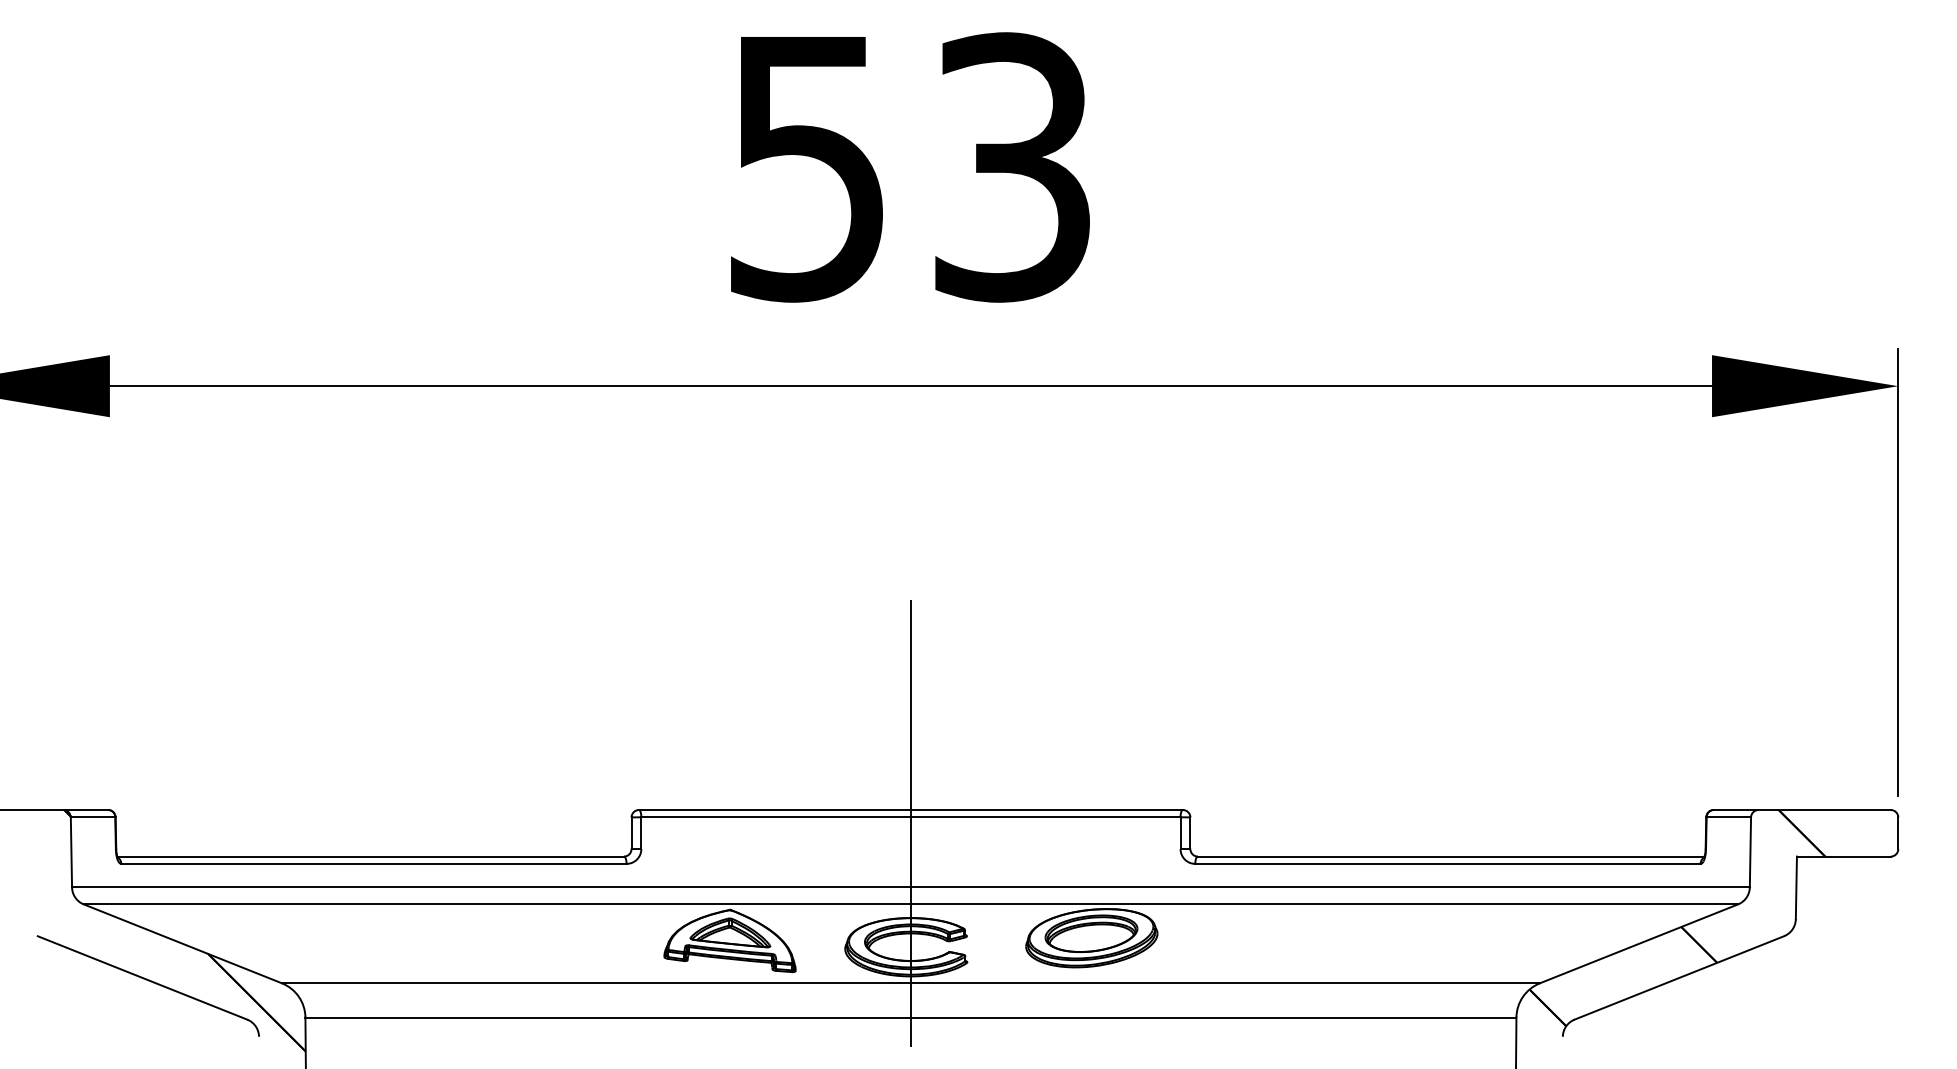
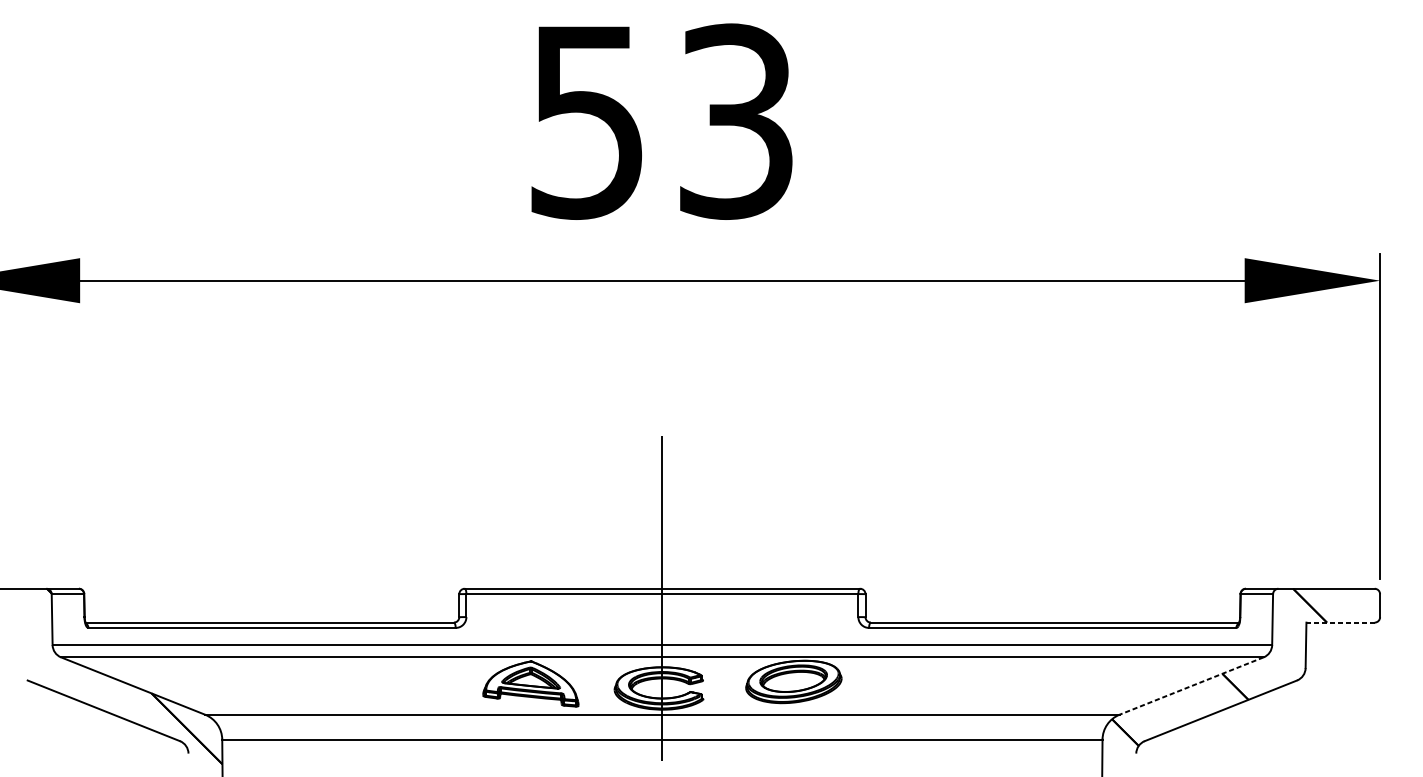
line: (1843, 856) -> (1340, 622), solid -> dashed
line: (1639, 943) -> (1191, 685), solid -> dashed

